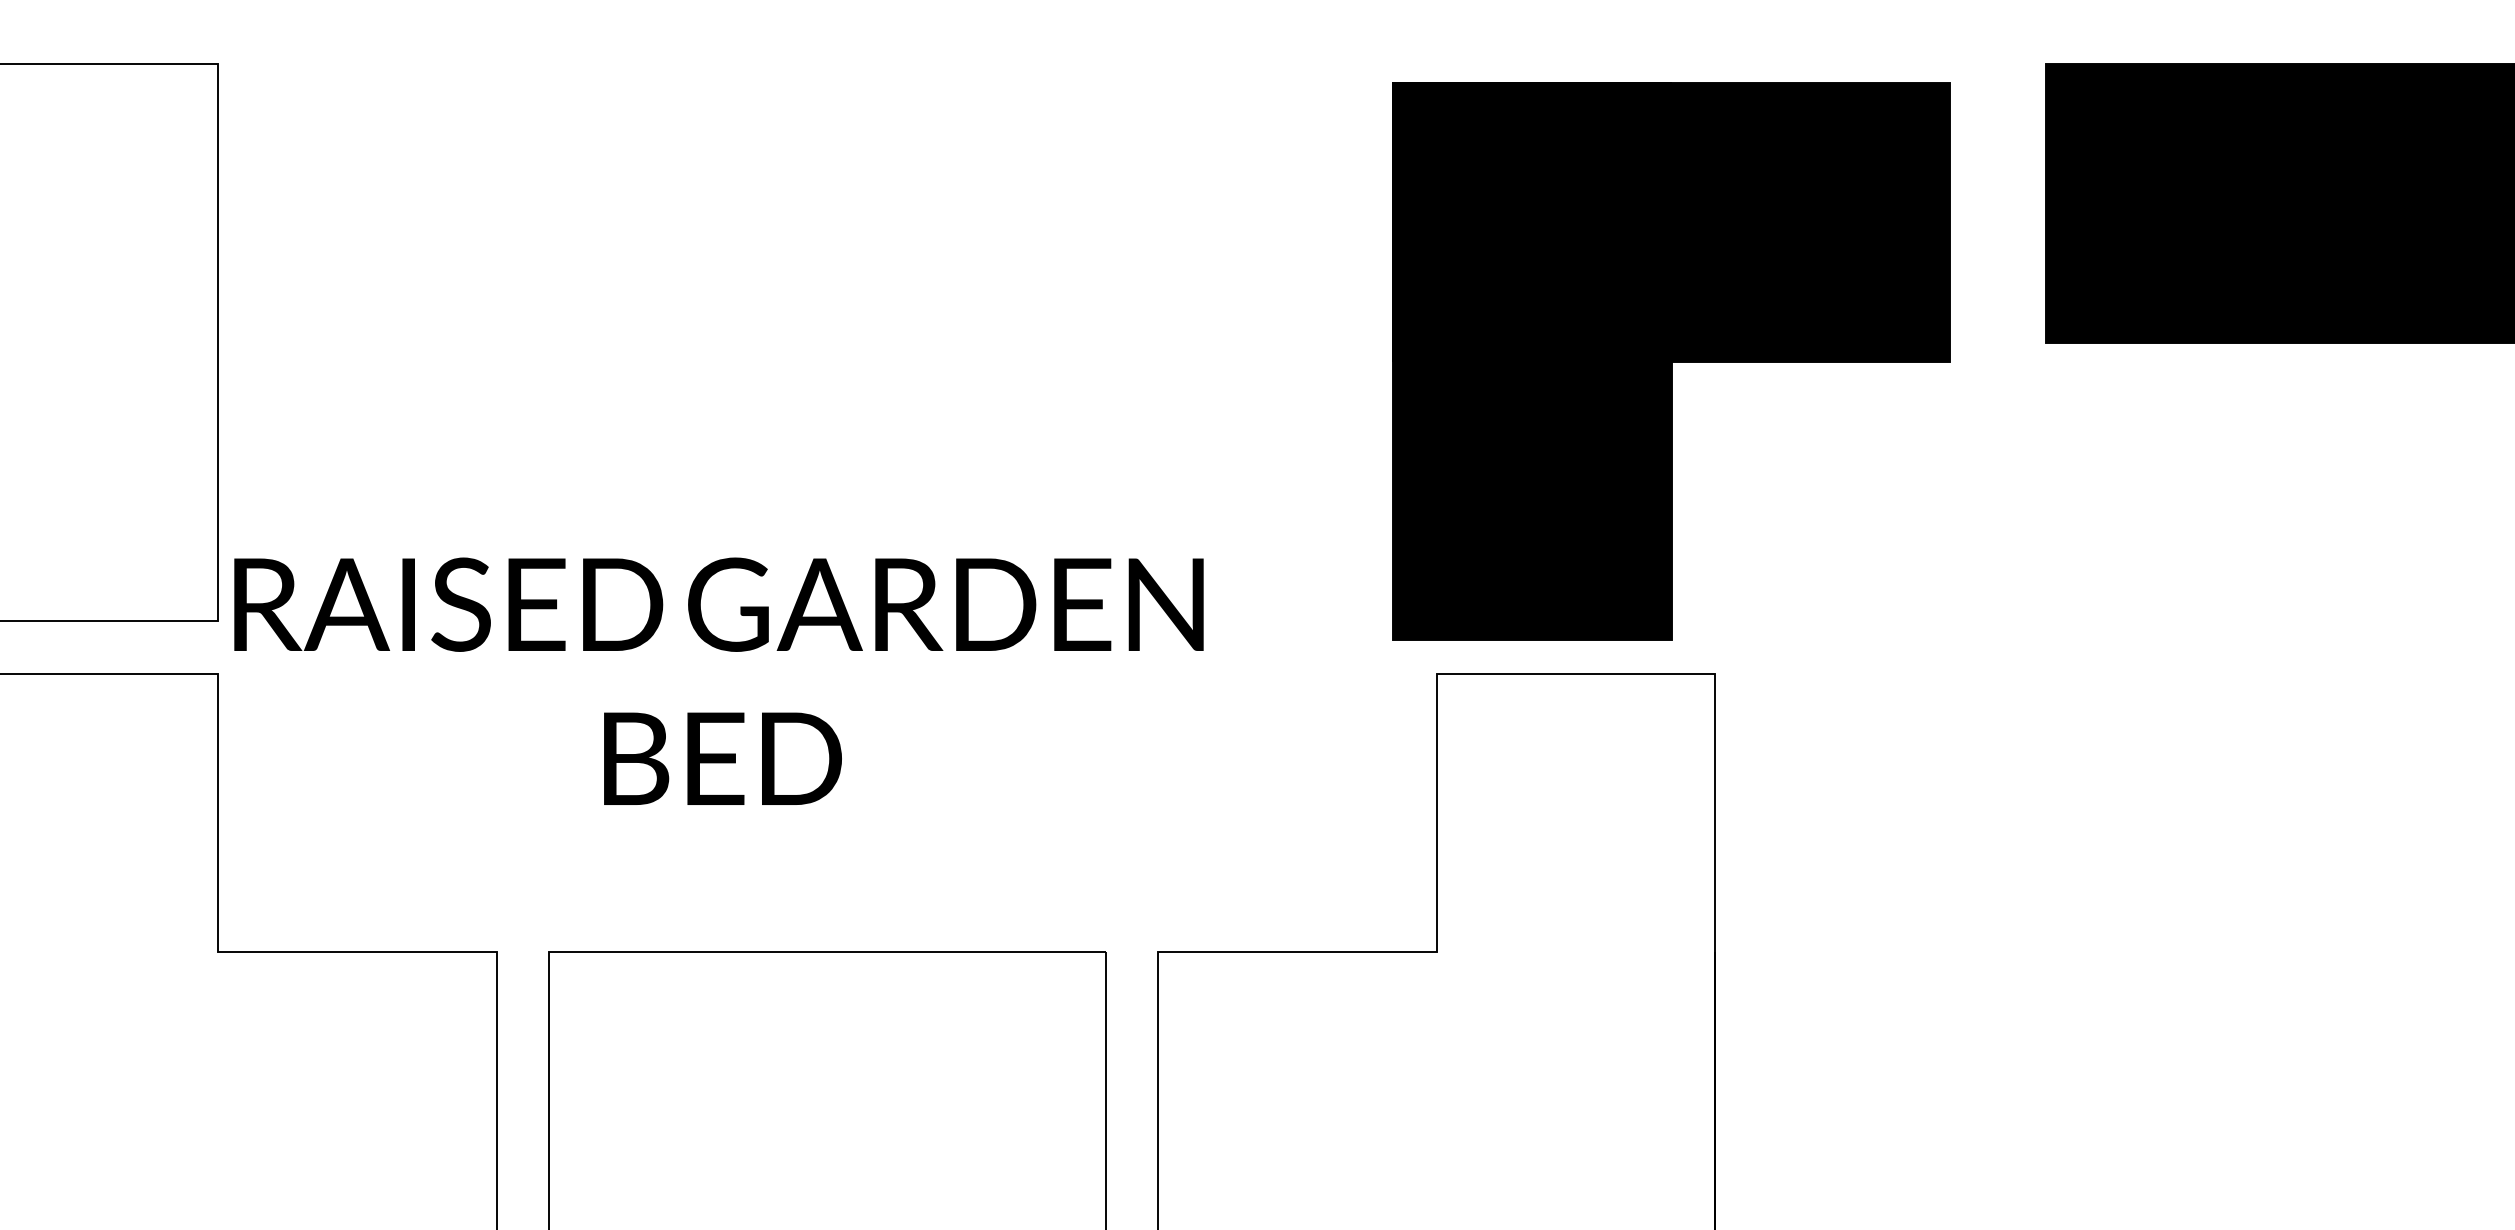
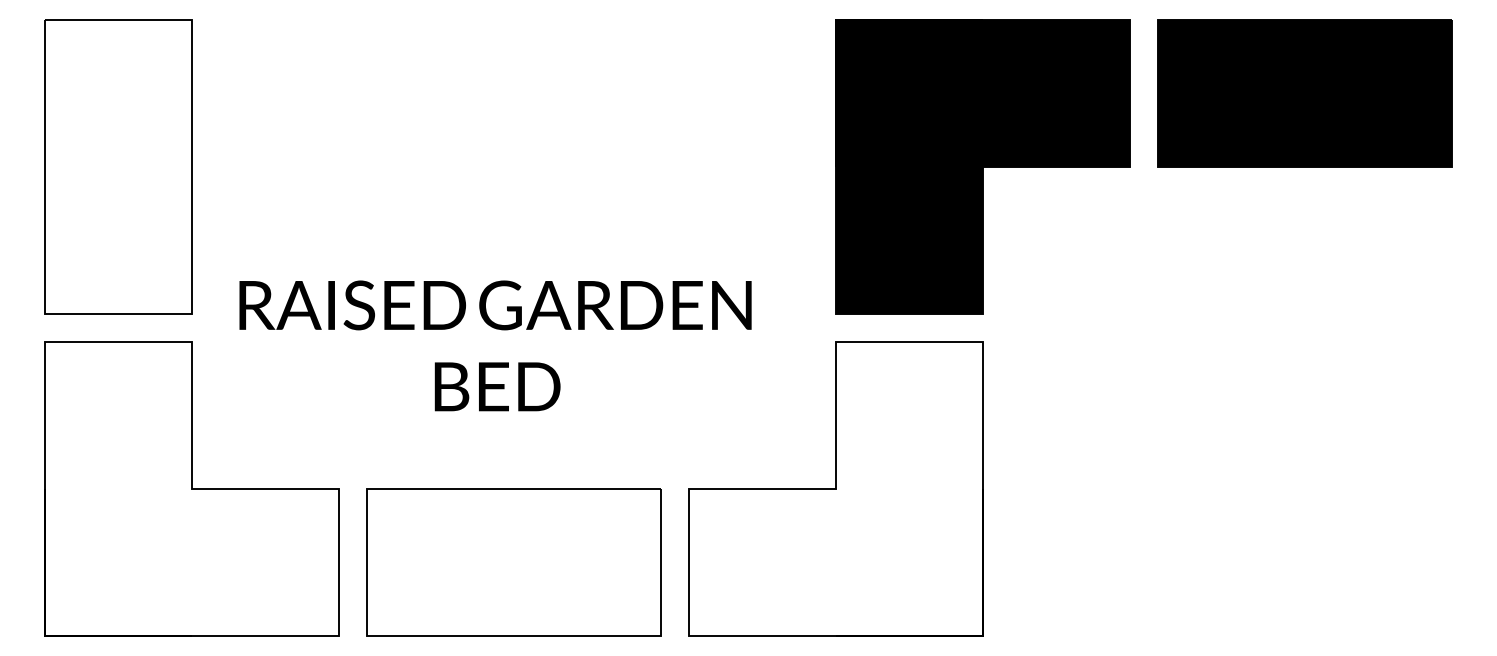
part: (1670, 360) -> (982, 166), moved
text: (718, 680) -> (495, 345), moved

